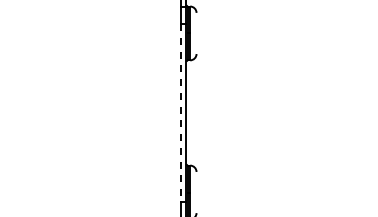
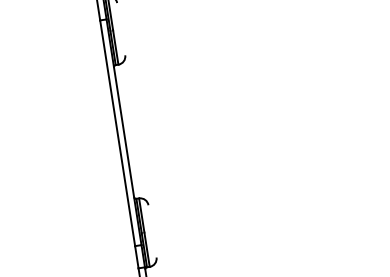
line: (181, 113) -> (117, 133), dashed -> solid

